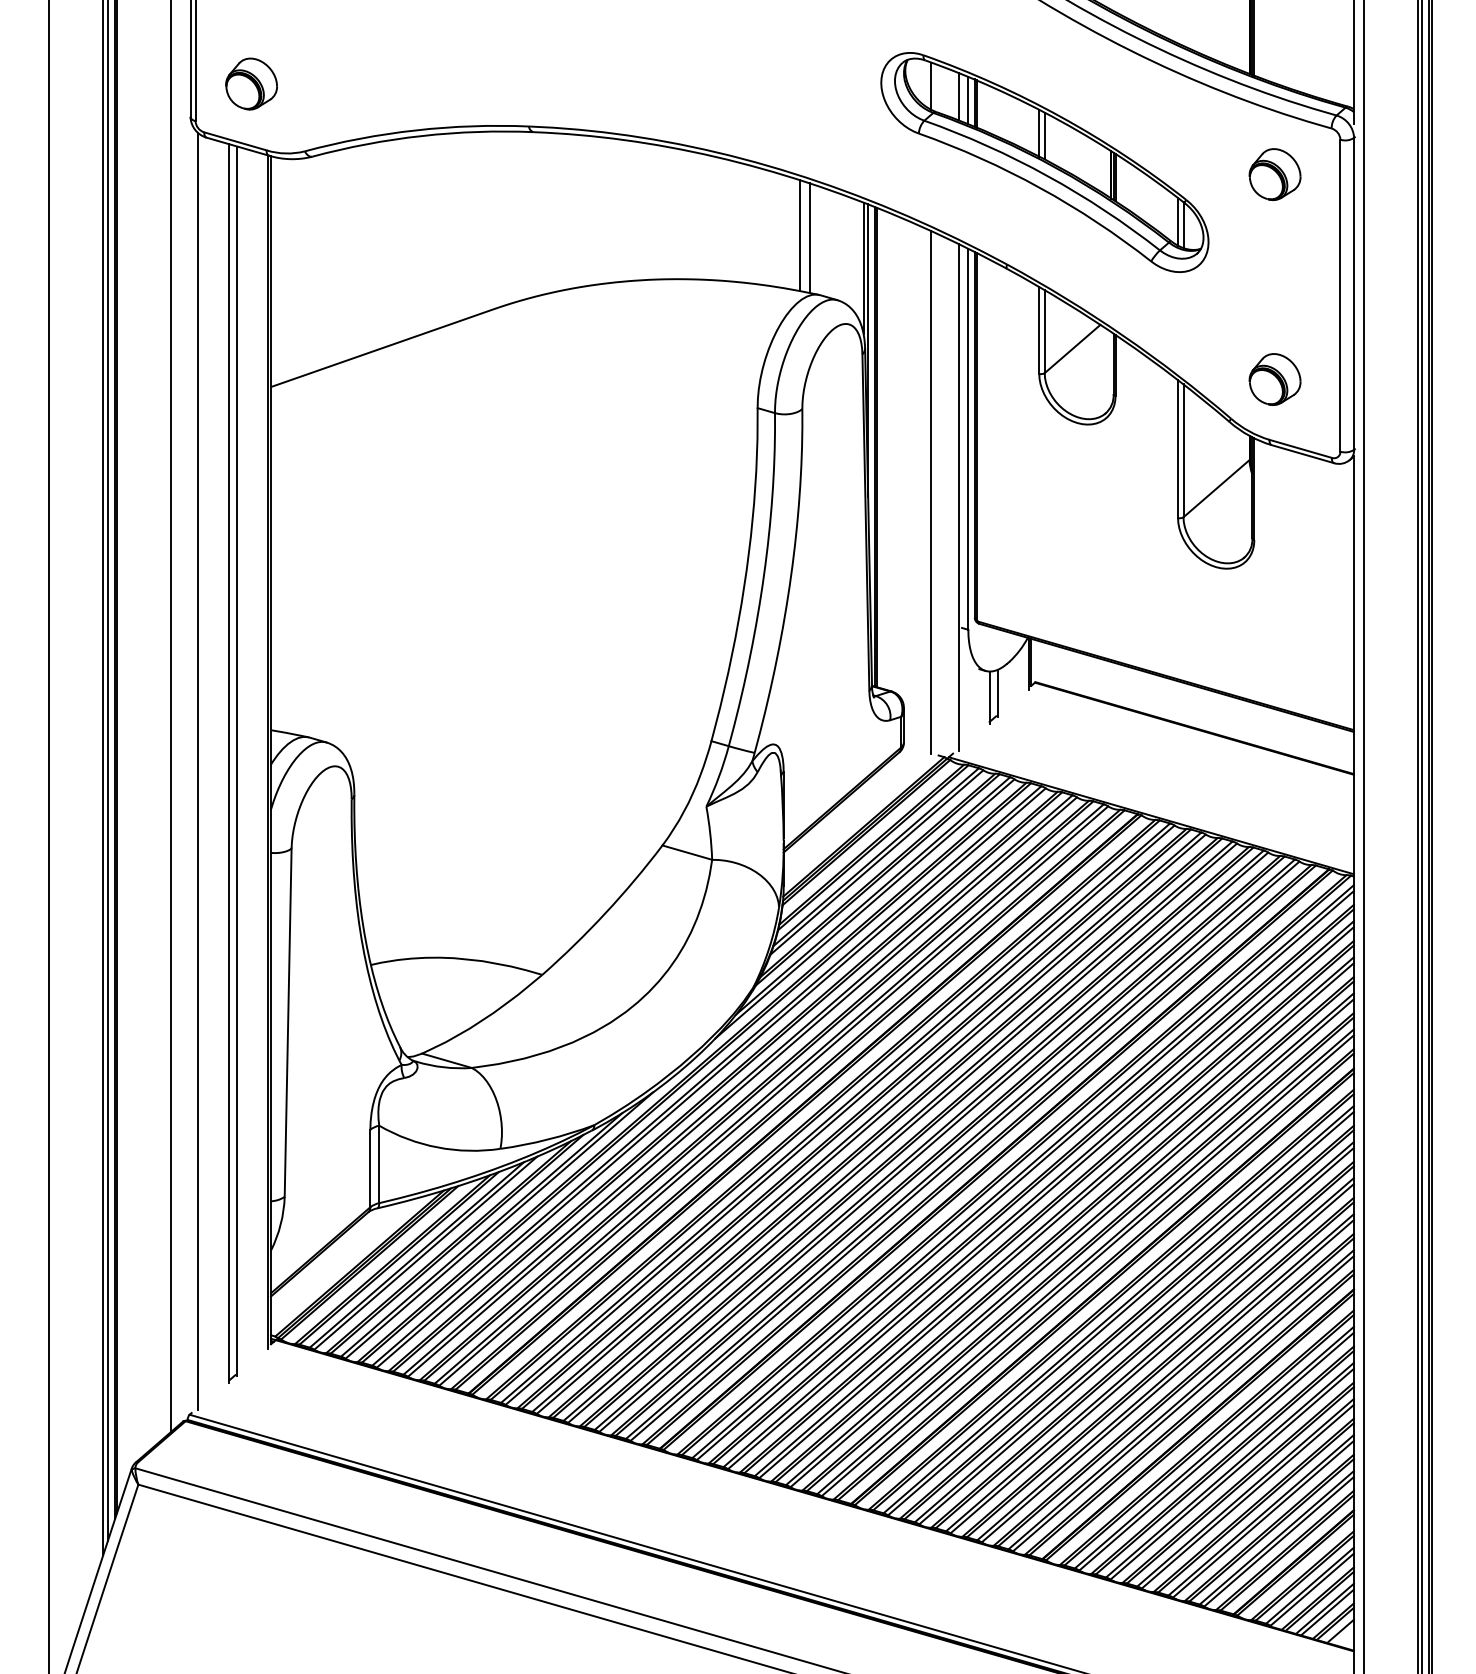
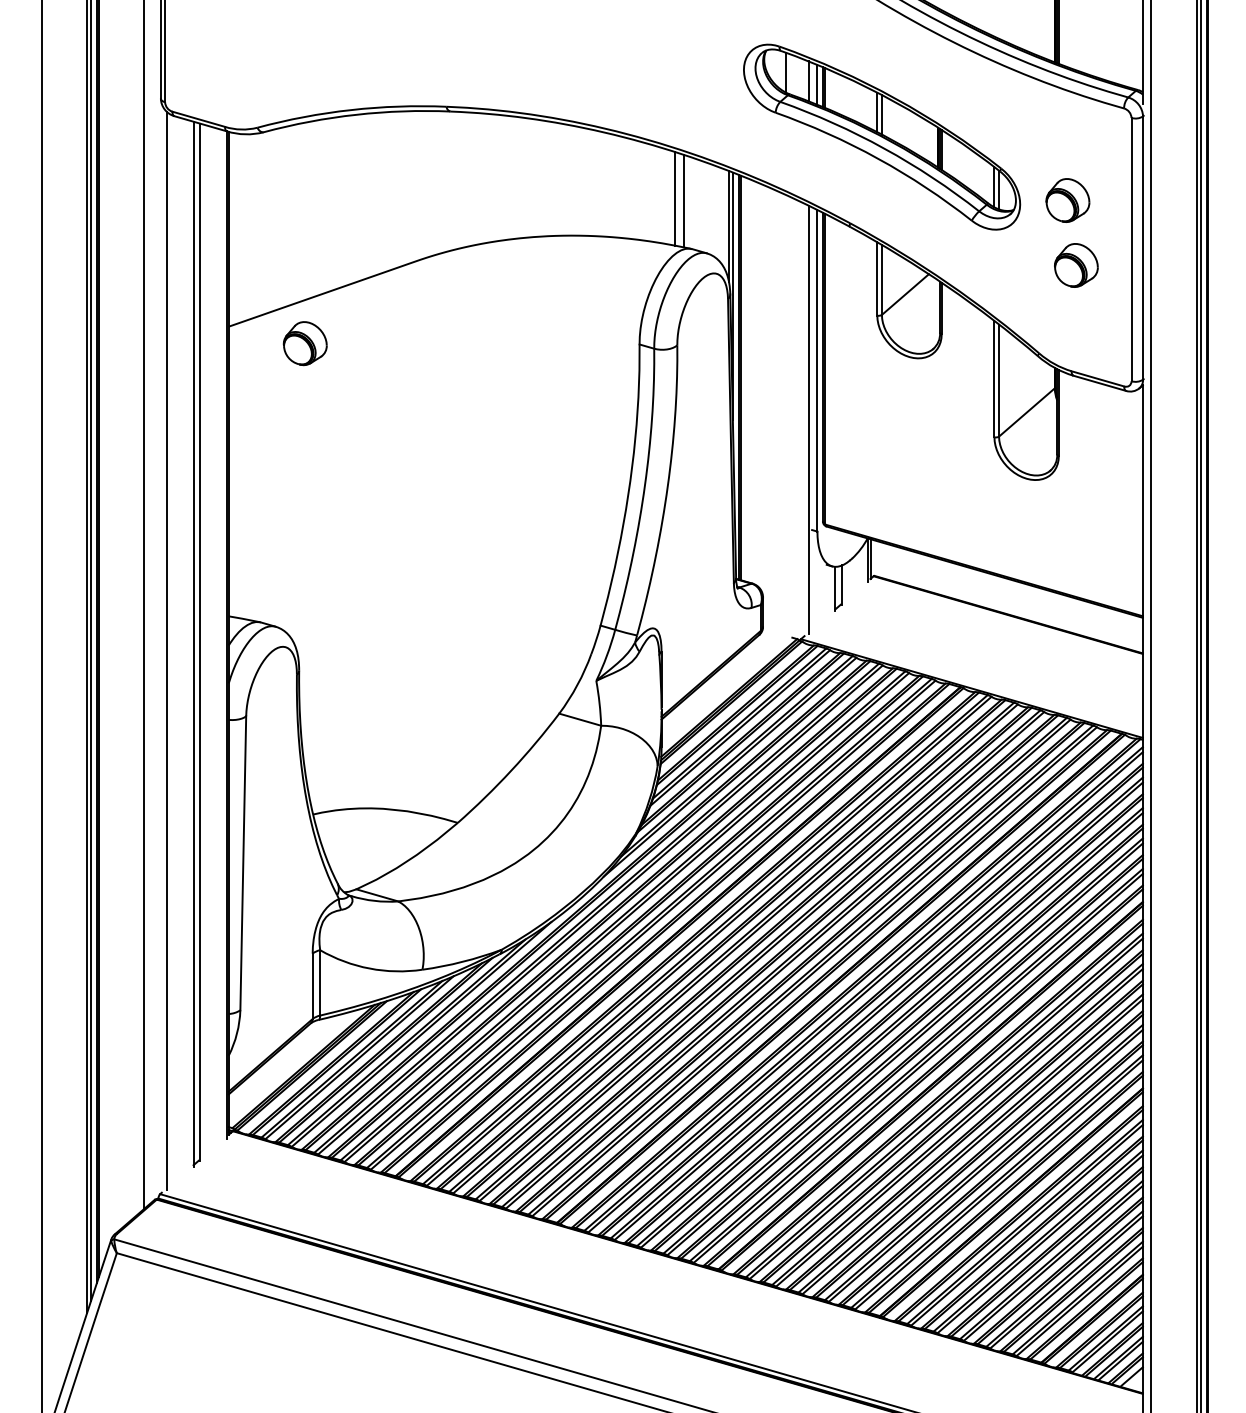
part: (251, 83) -> (305, 343), moved
part: (1274, 174) -> (1067, 200), moved
part: (1274, 379) -> (1075, 265), moved
line: (931, 492) -> (786, 415), removed

